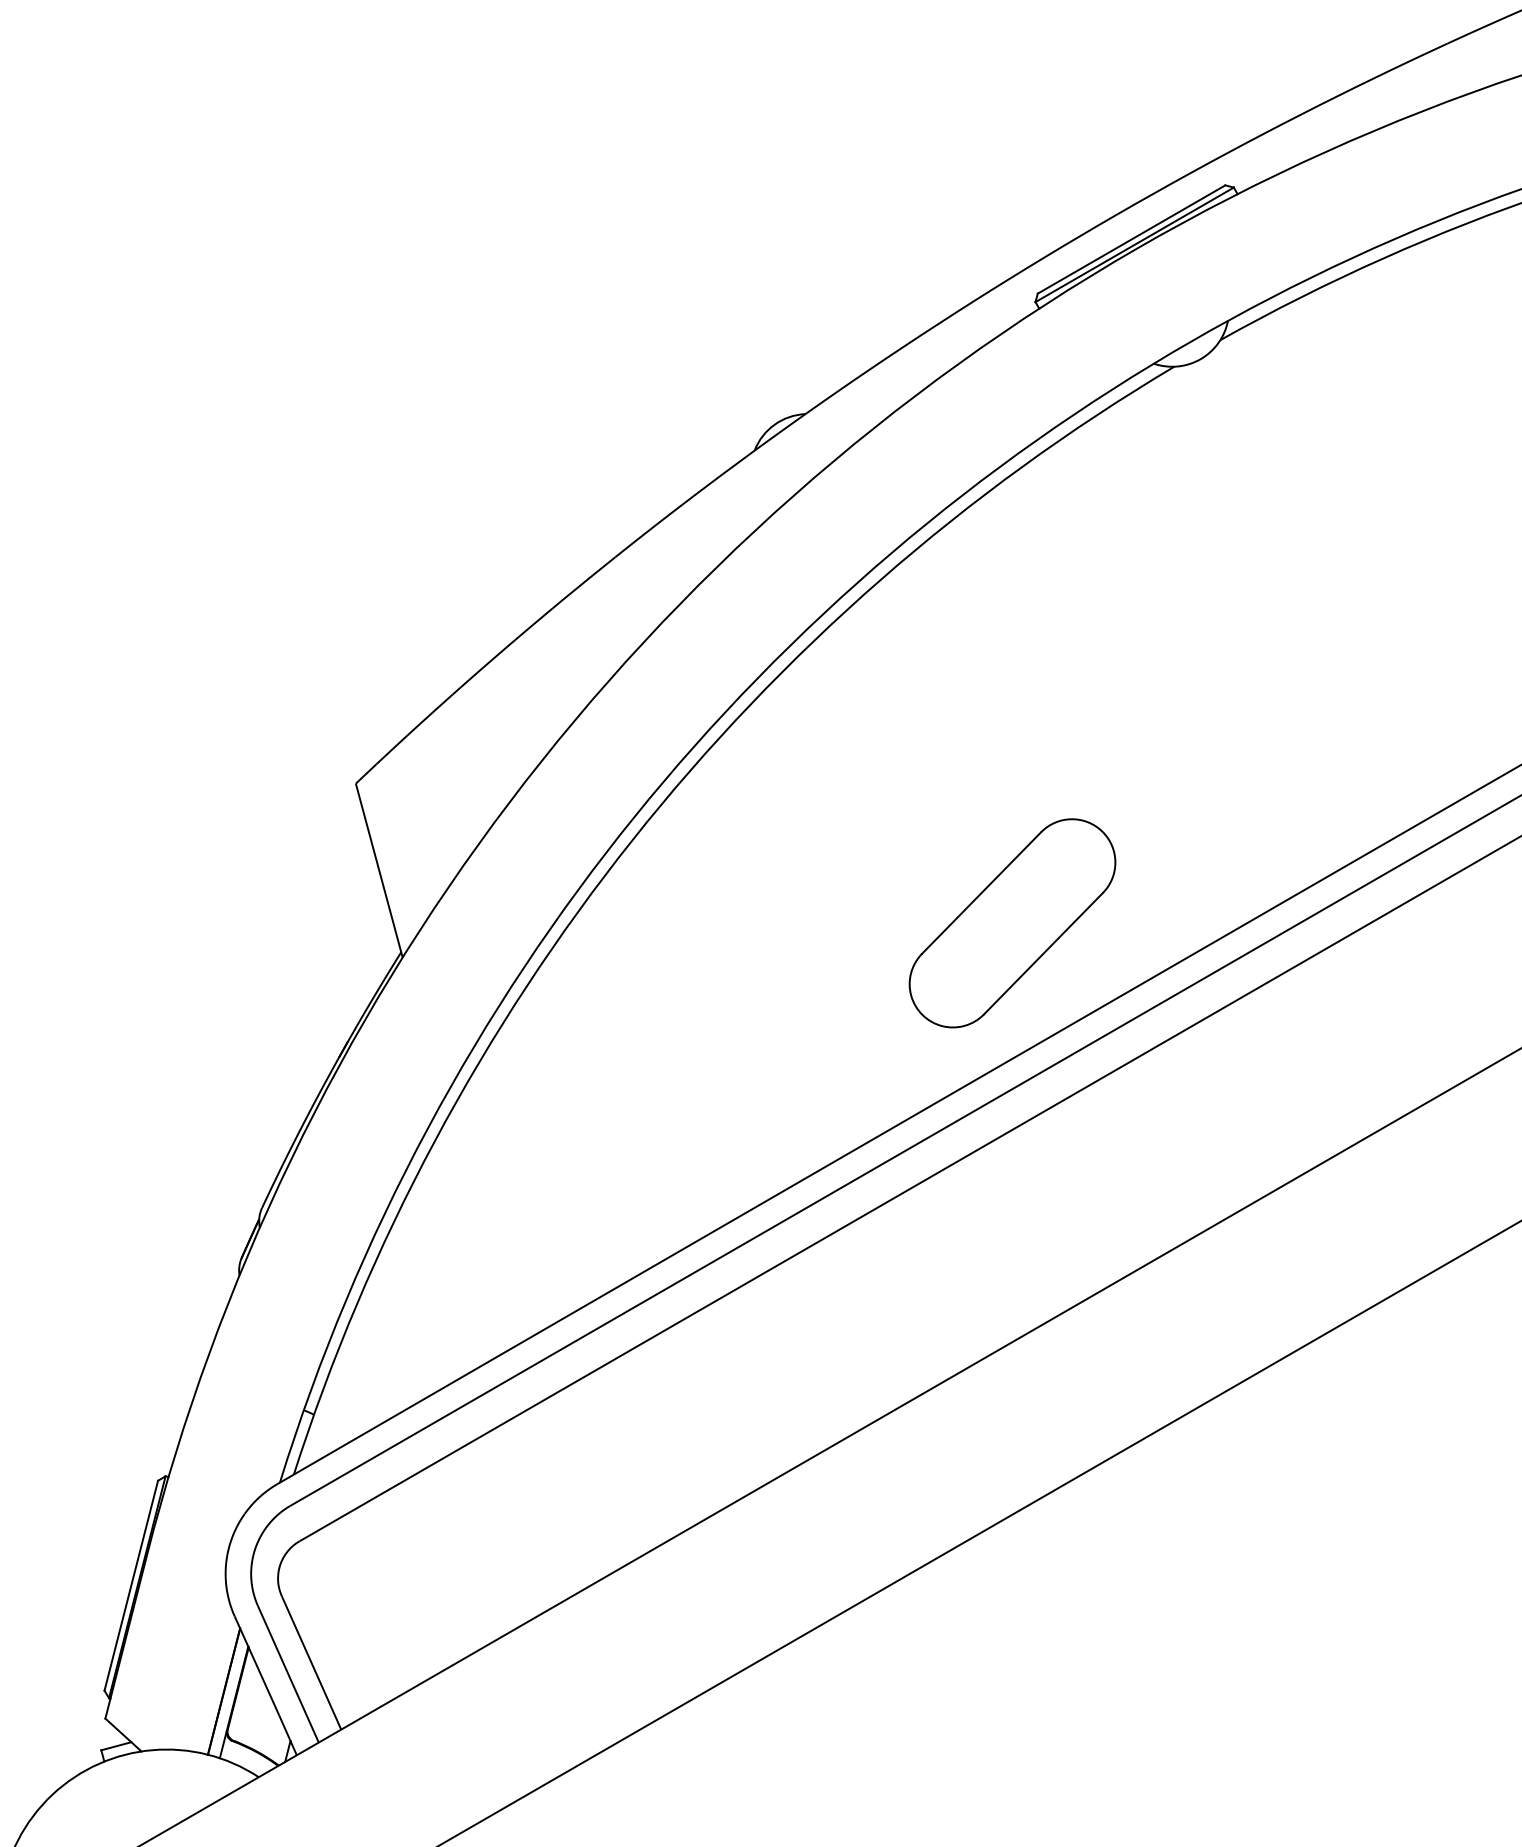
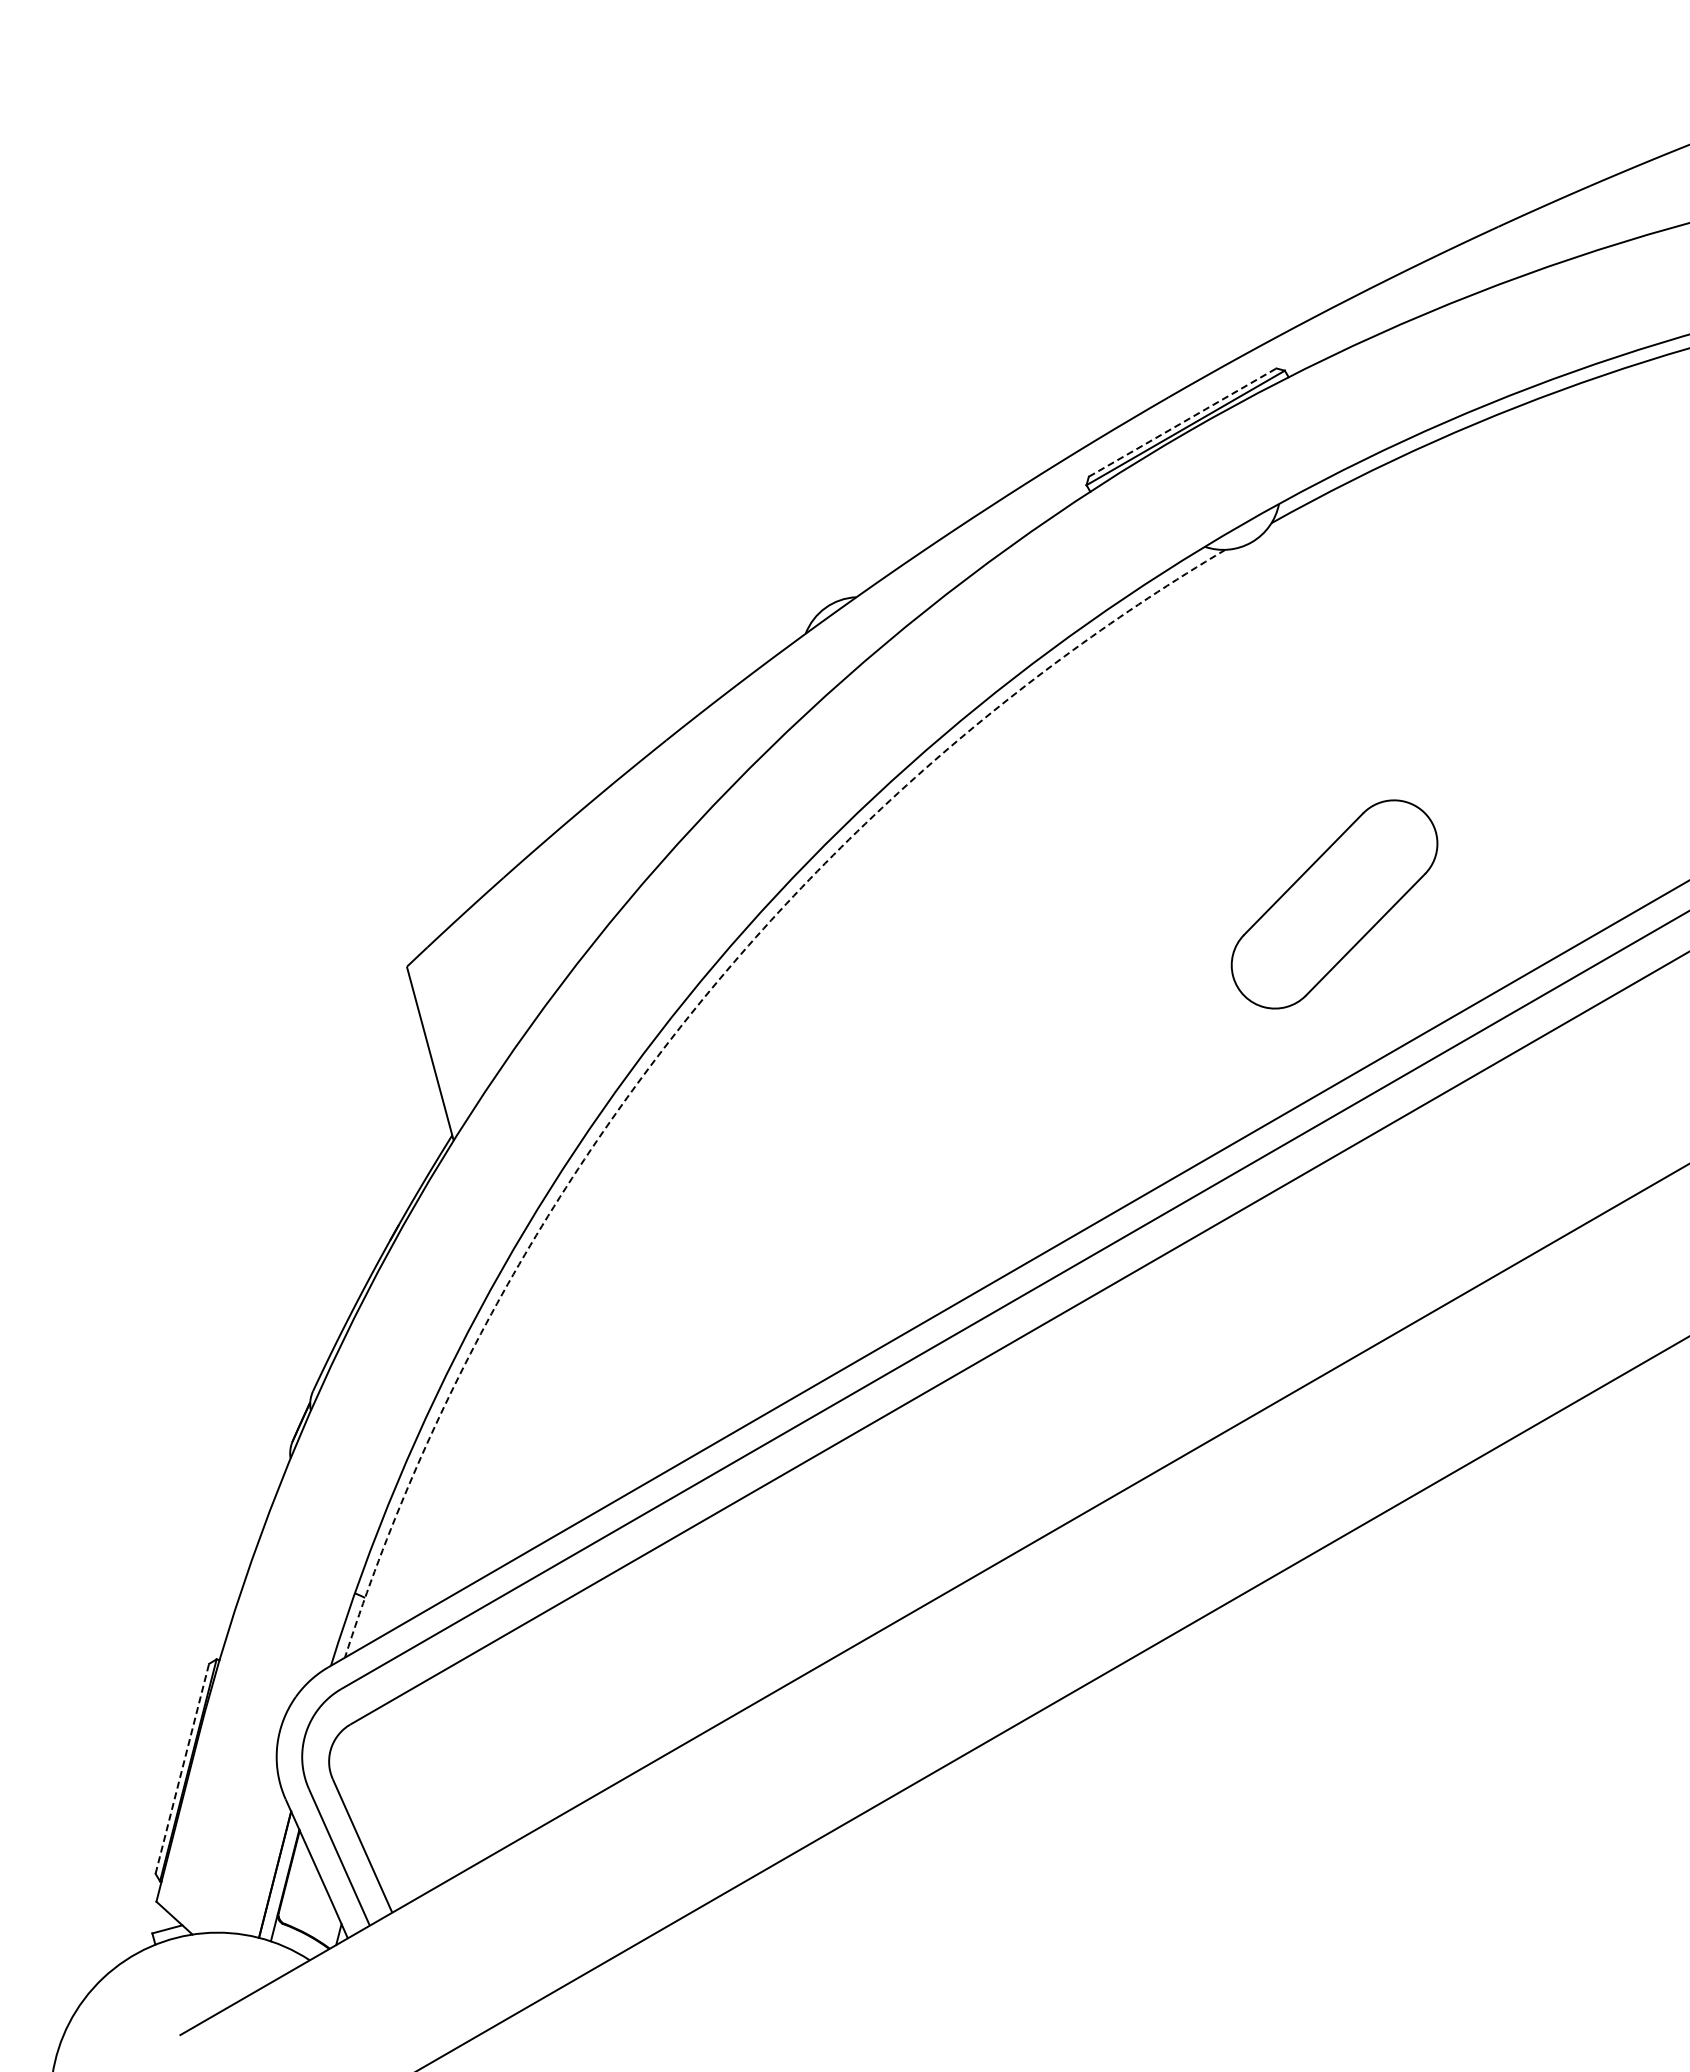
line: (1132, 239) -> (1183, 422), solid -> dashed
arc: (632, 840) -> (683, 1023), solid -> dashed
part: (1012, 923) -> (1334, 904), moved
line: (131, 1585) -> (182, 1768), solid -> dashed

